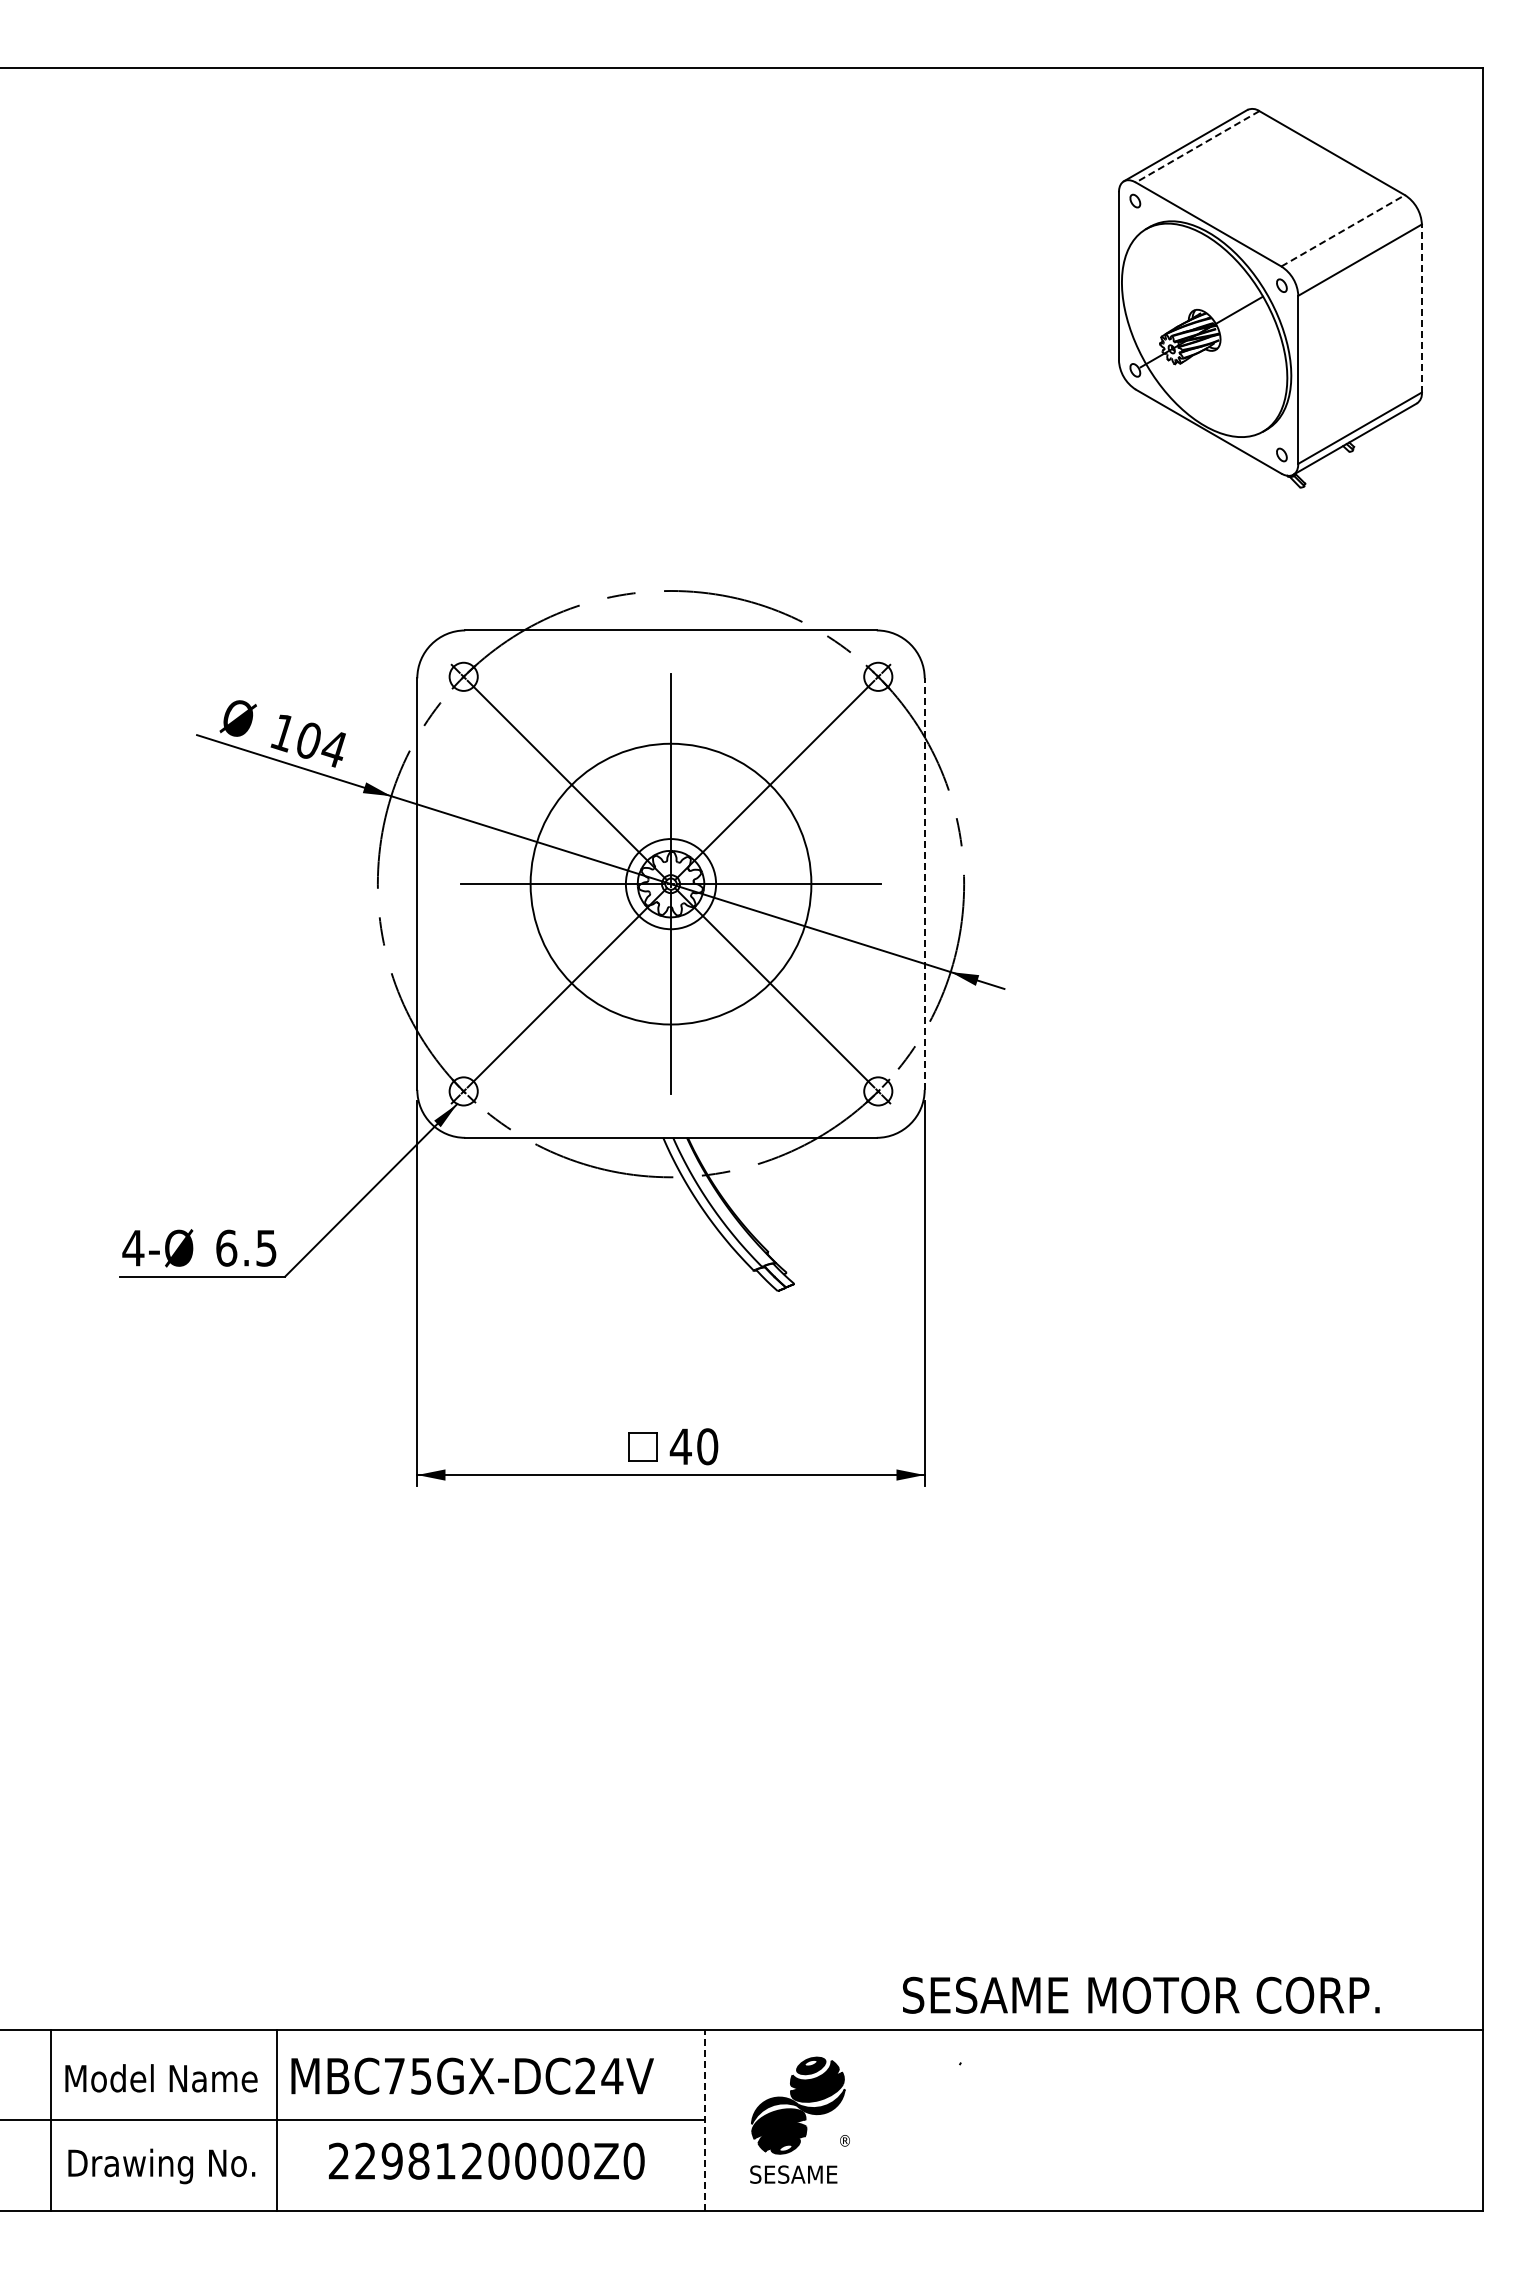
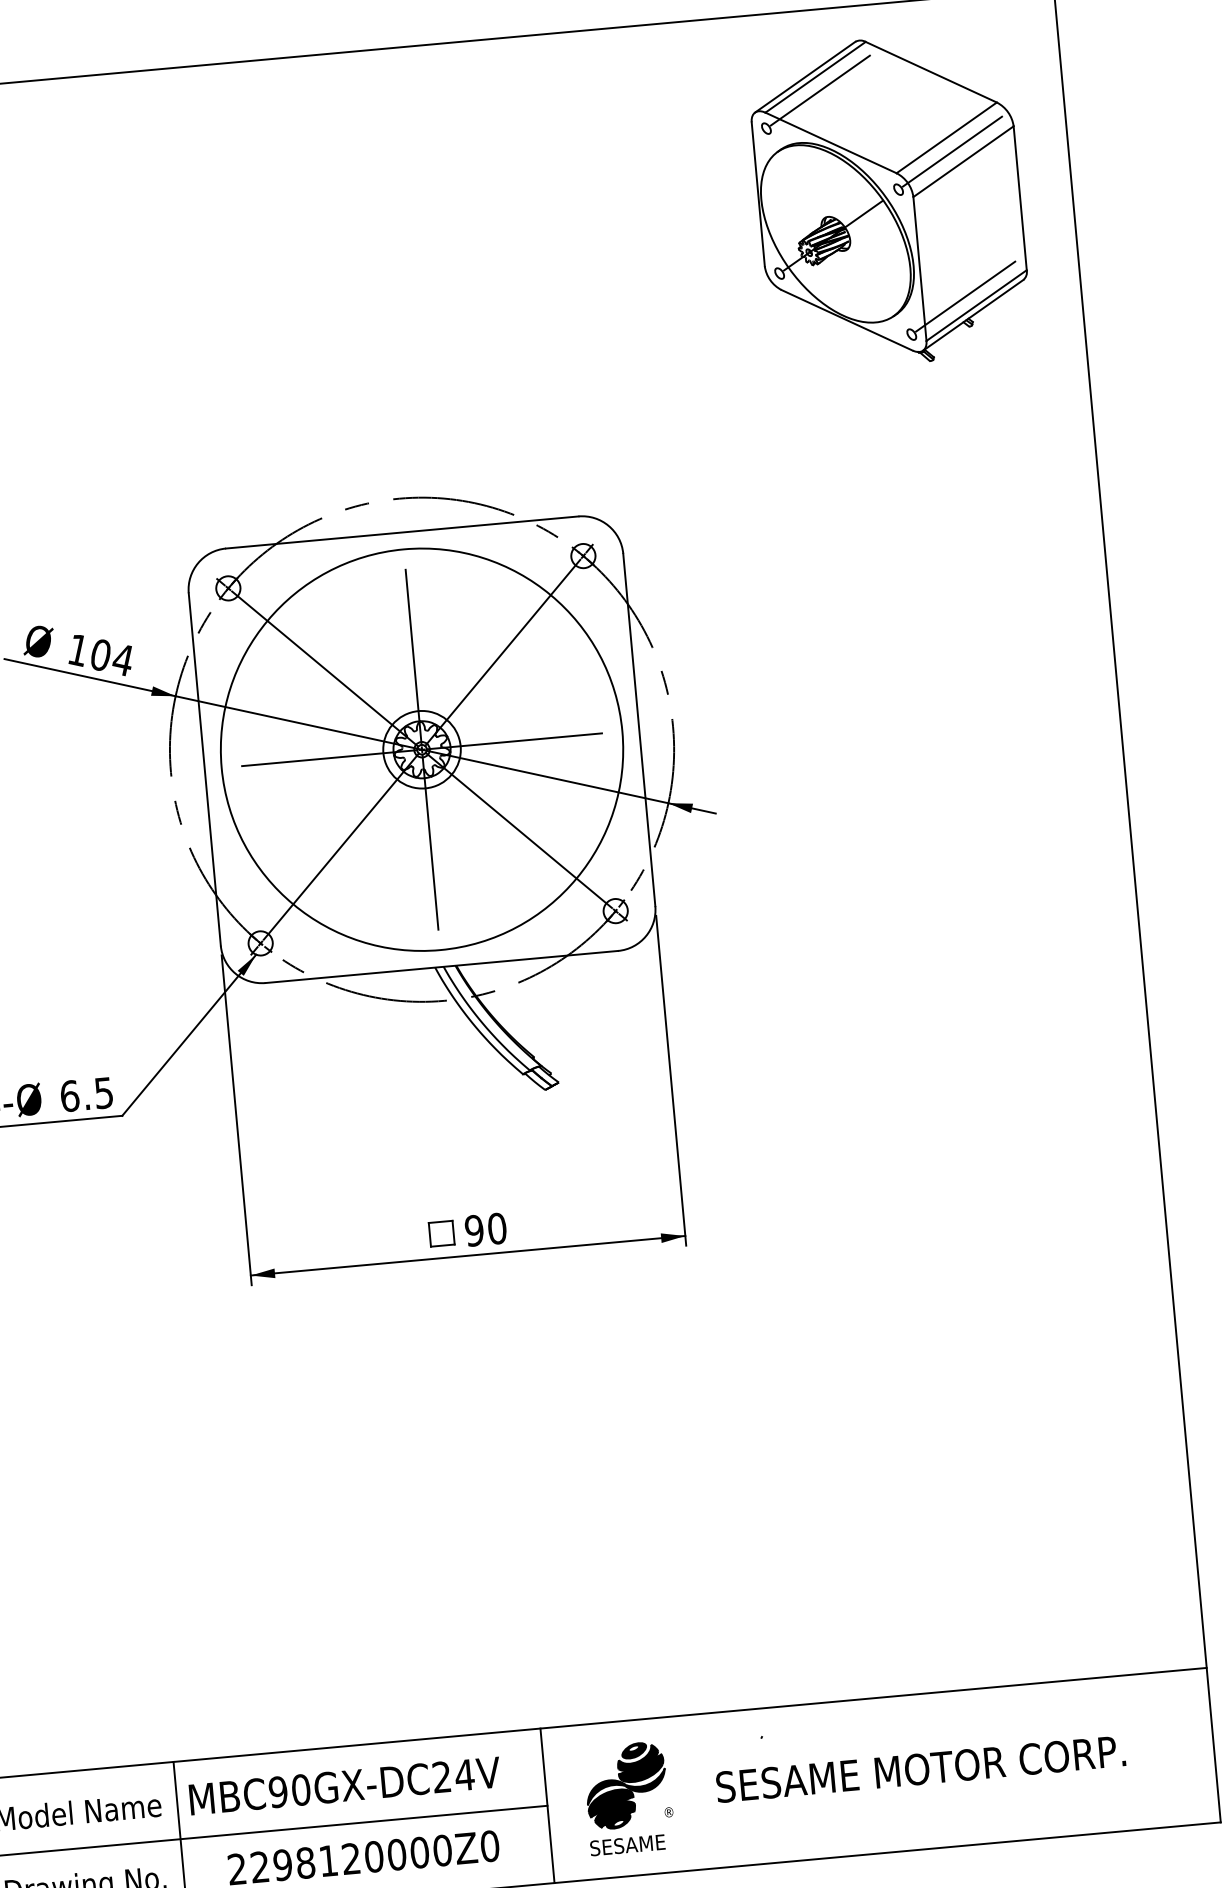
line: (1197, 147) -> (815, 77), dashed -> solid
line: (1196, 164) -> (815, 92), added
line: (1343, 230) -> (947, 137), dashed -> solid
line: (1343, 249) -> (948, 153), added
line: (1421, 308) -> (1019, 198), dashed -> solid
line: (1343, 418) -> (961, 298), added
circle: (670, 884) -> (421, 750), size x1.67
line: (924, 884) -> (639, 730), dashed -> solid
text: (680, 1446) -> (474, 1230), 40 -> 90
text: (1141, 1994) -> (921, 1768), moved
text: (407, 2075) -> (289, 1790), MBC75GX-DC24V -> MBC90GX-DC24V
line: (704, 2119) -> (547, 1805), dashed -> solid

